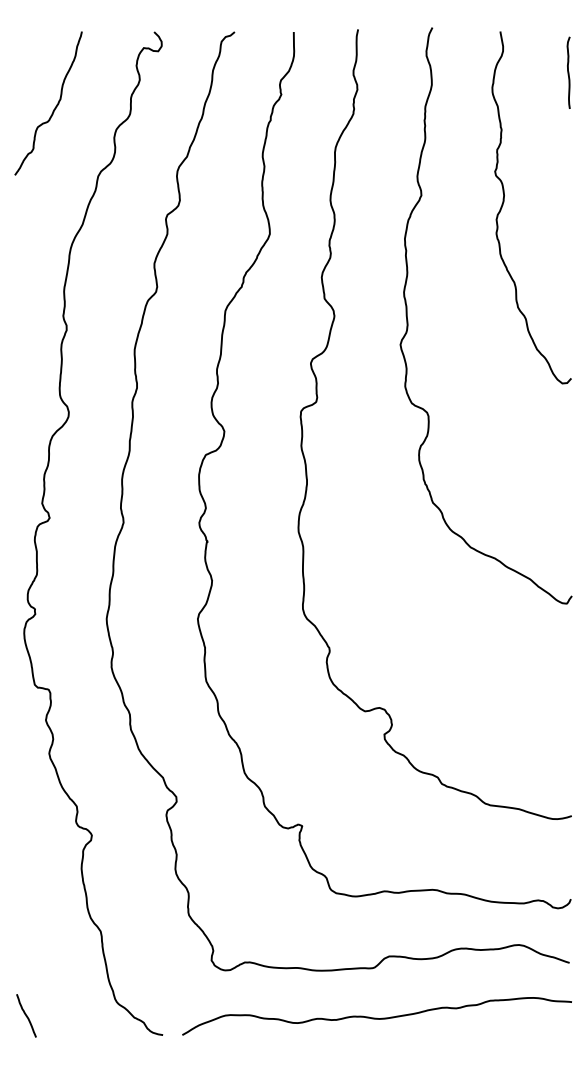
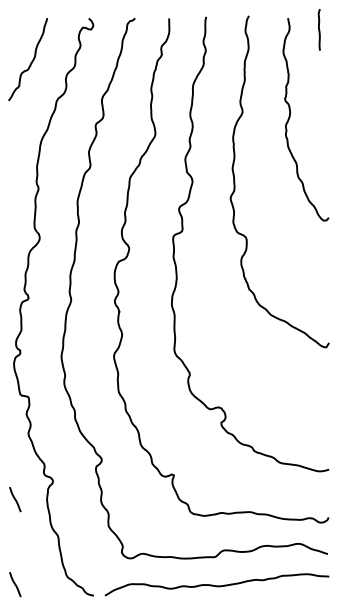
line: (567, 72) -> (318, 29), moved
line: (26, 868) -> (15, 499), added

